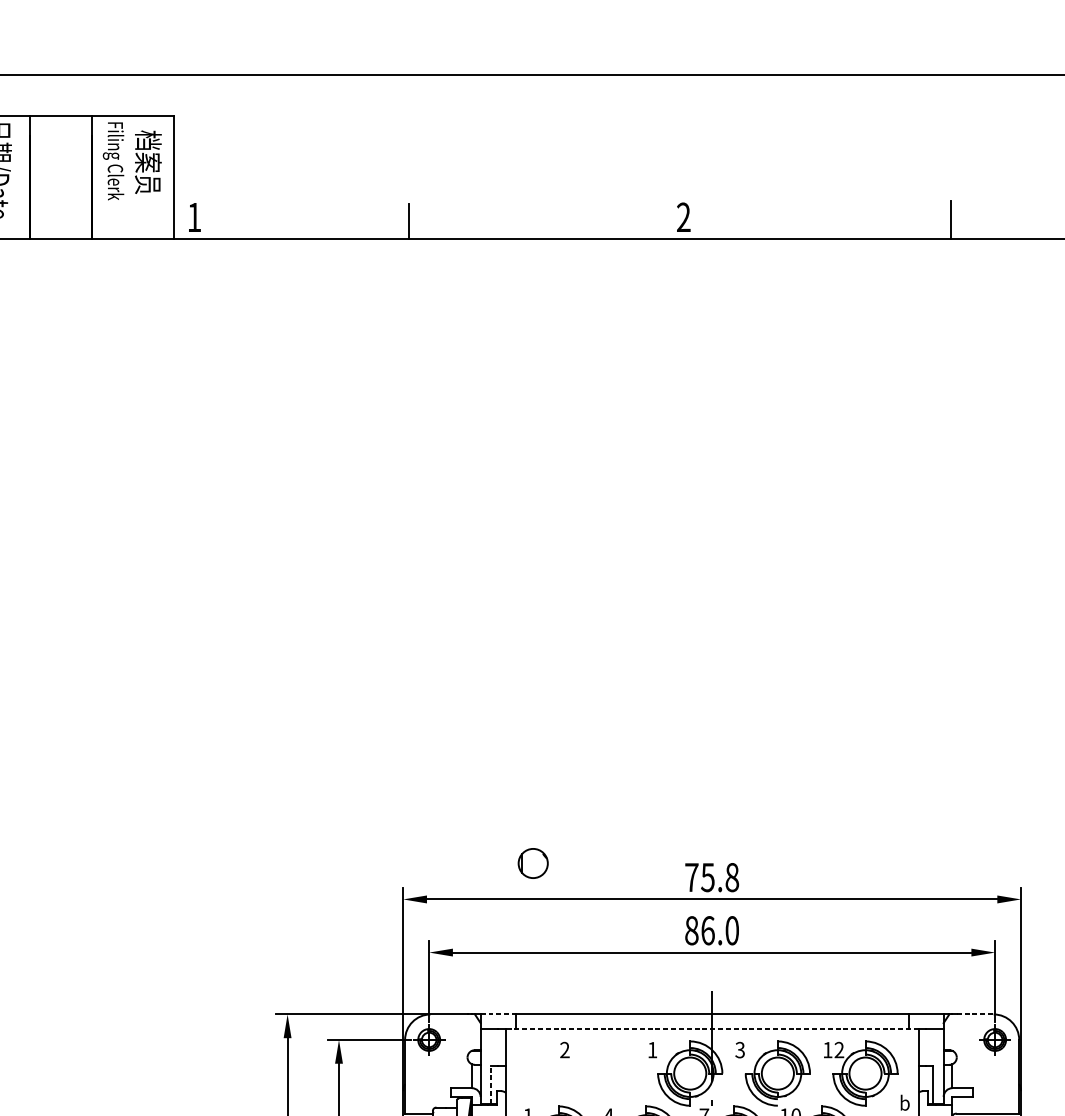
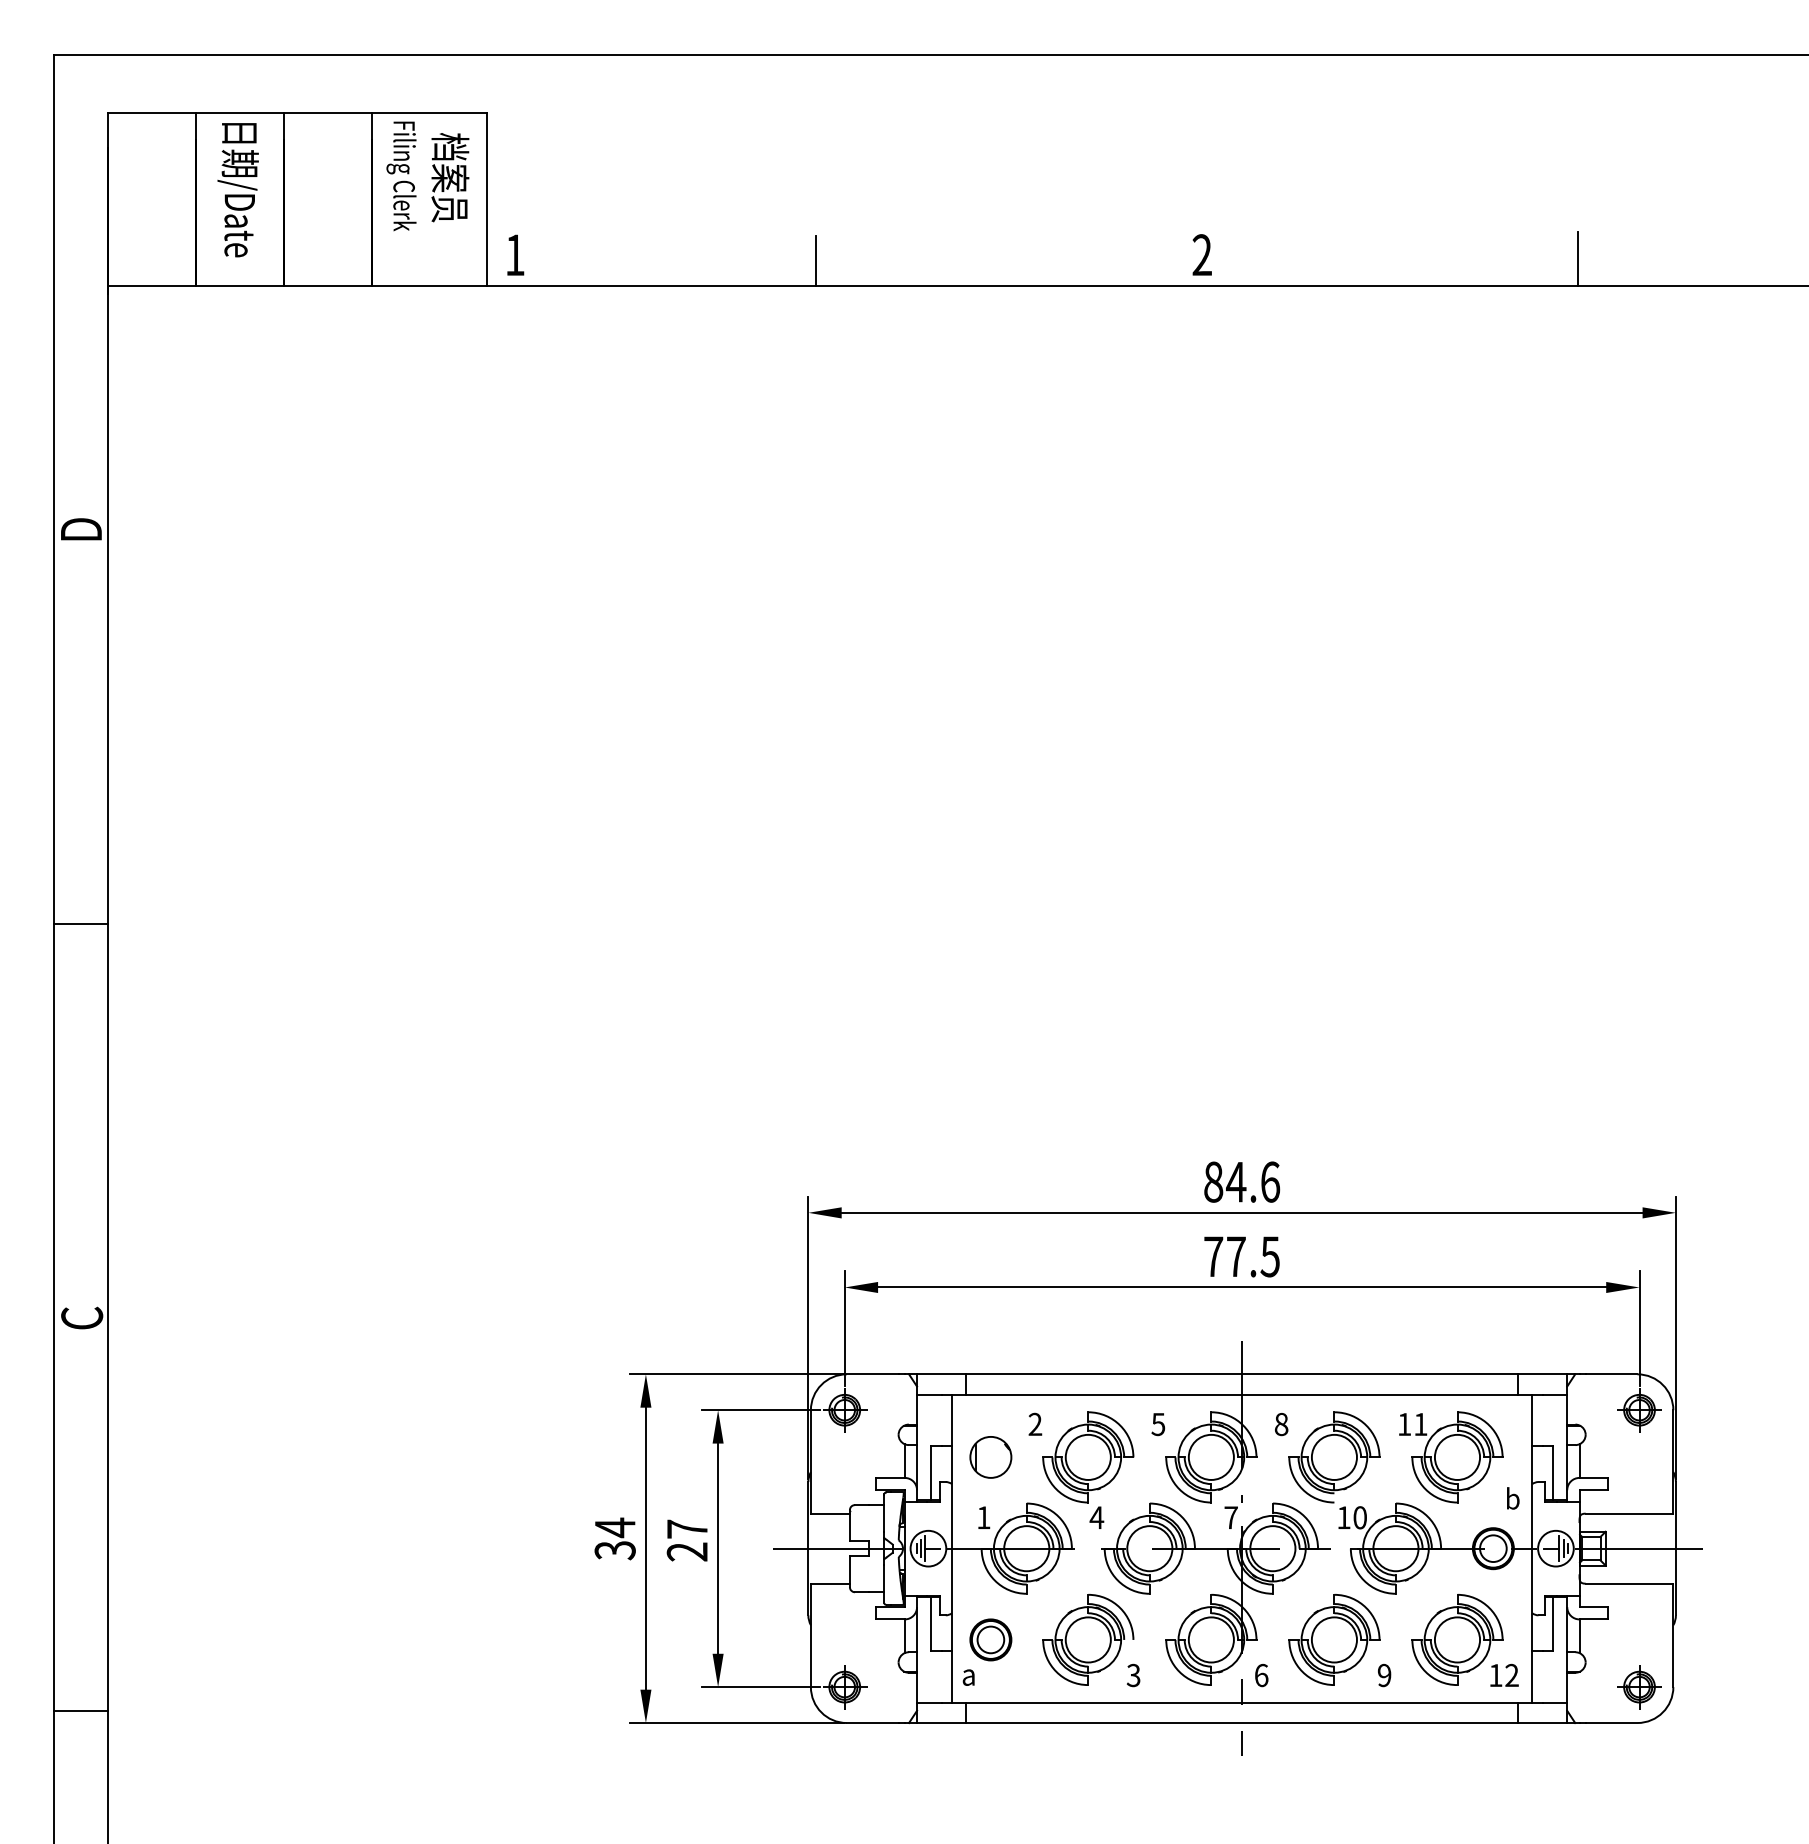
part: (532, 863) -> (990, 1457), moved
text: (712, 877) -> (1242, 1181), 75.8 -> 84.6
text: (711, 930) -> (1241, 1256), 86.0 -> 77.5
line: (498, 1014) -> (941, 1374), dashed -> solid
line: (975, 1014) -> (1611, 1374), dashed -> solid
line: (711, 1028) -> (1241, 1394), dashed -> solid
text: (740, 1049) -> (1281, 1423), 3 -> 8
text: (839, 1049) -> (1420, 1423), 12 -> 11
text: (652, 1050) -> (1158, 1424), 1 -> 5
part: (602, 1073) -> (1088, 1457), added
line: (490, 1085) -> (931, 1473), dashed -> solid

